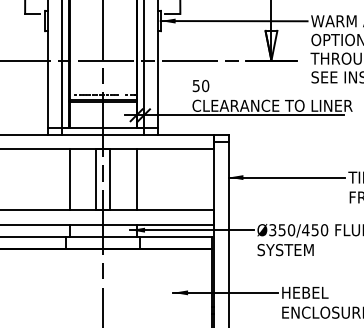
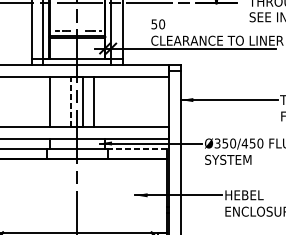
line: (95, 179) -> (71, 101), solid -> dashed
line: (136, 179) -> (94, 101), moved
line: (176, 237) -> (138, 149), solid -> dashed

